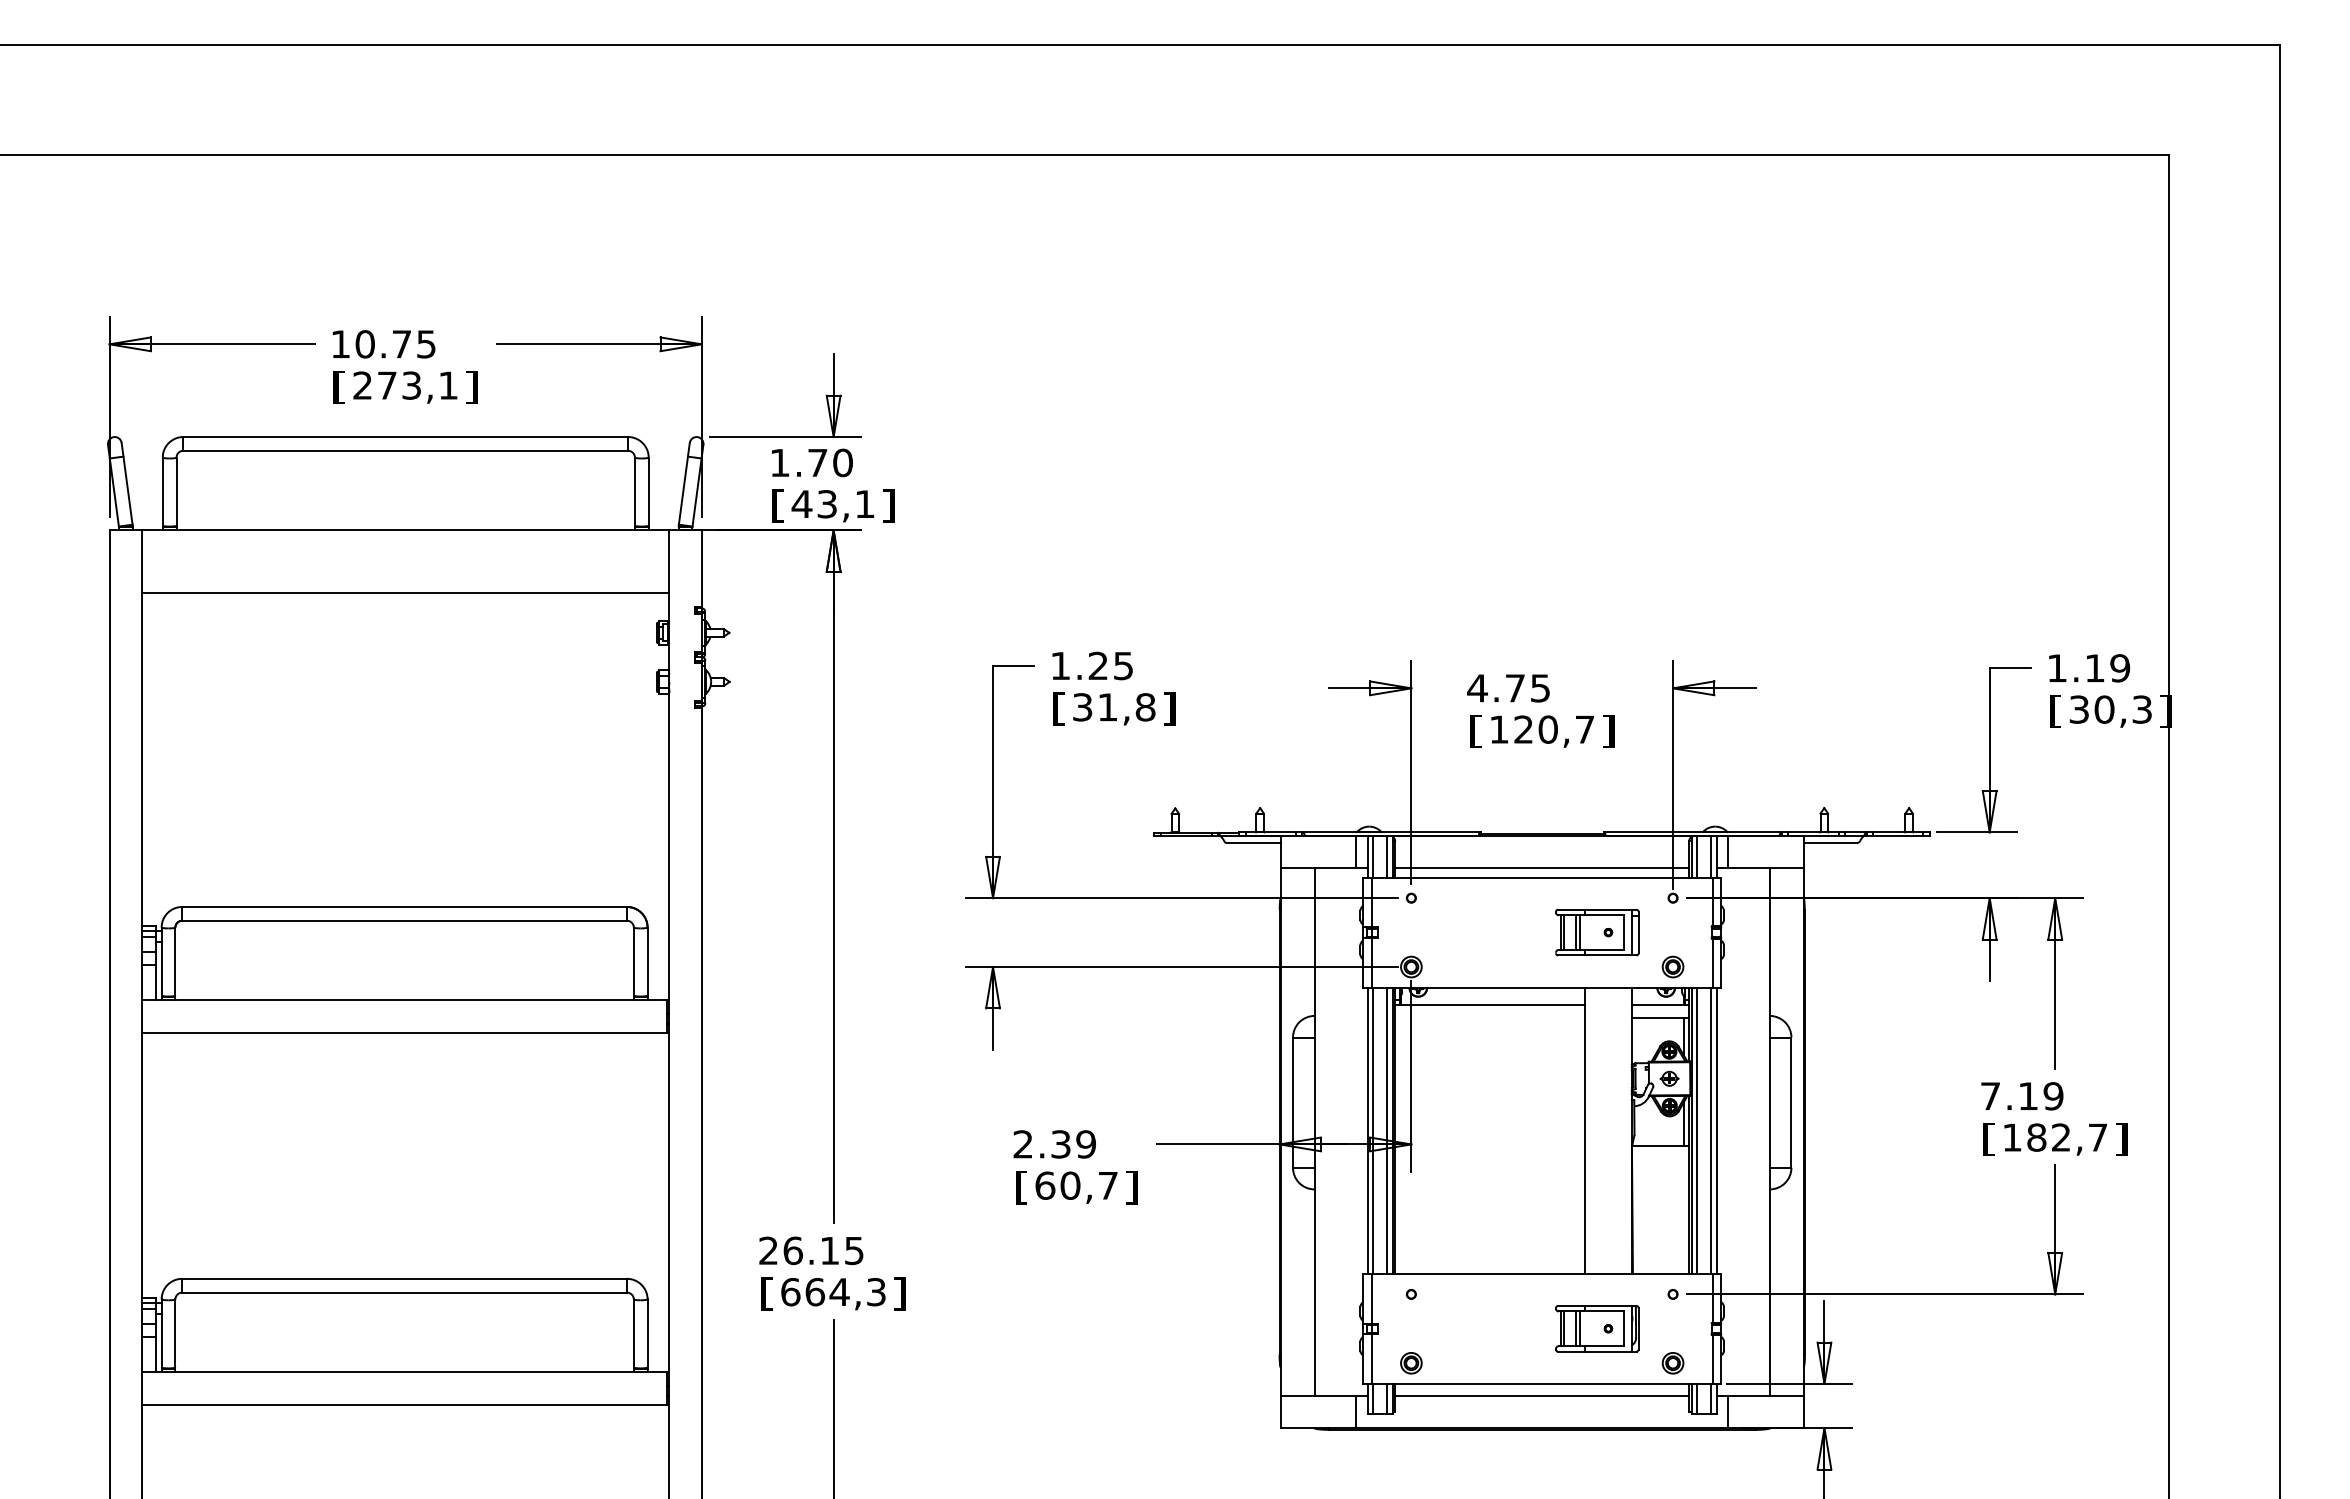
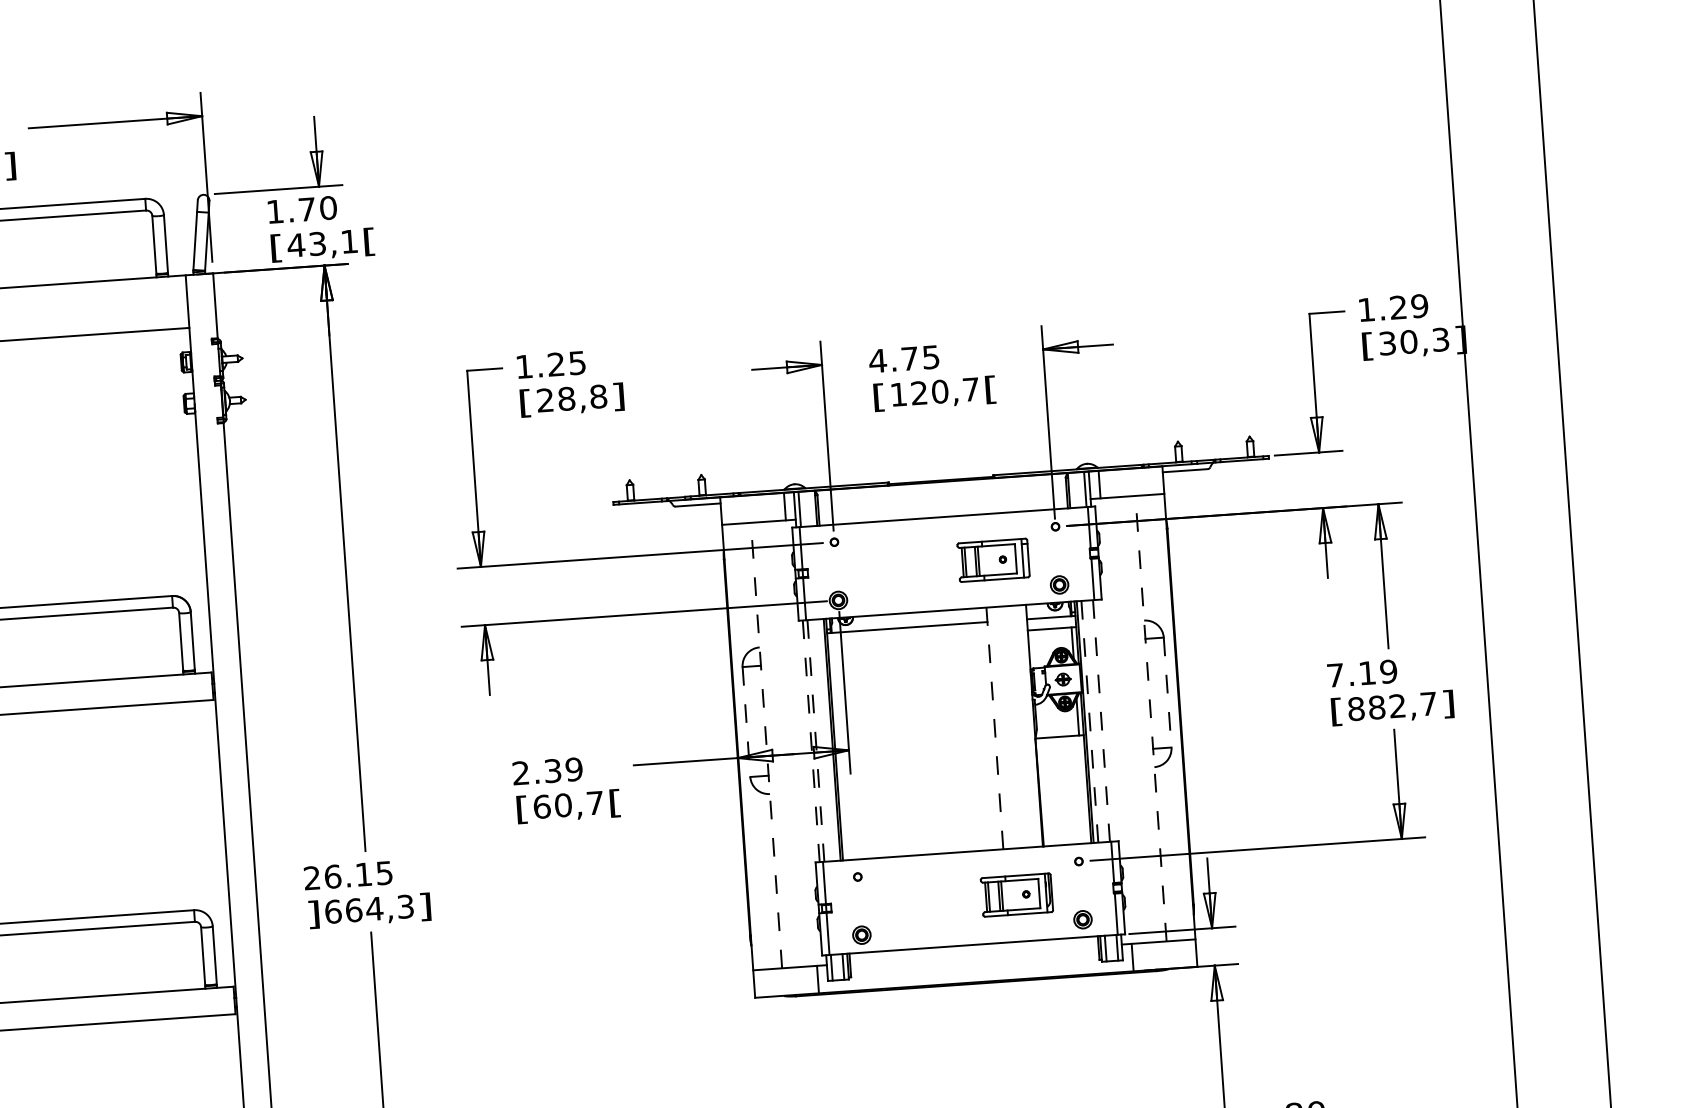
text: (888, 505) -> (369, 241), ] -> [
text: (2094, 668) -> (1398, 307), 1.19 -> 1.29
text: (1095, 707) -> (556, 399), 31,8 -> 28,8
text: (1608, 731) -> (991, 389), ] -> [
line: (1387, 856) -> (811, 508), removed
line: (1697, 856) -> (1073, 490), removed
line: (1542, 868) -> (943, 509), removed
line: (1293, 1103) -> (746, 722), solid -> dashed
line: (1791, 1103) -> (1167, 693), solid -> dashed
line: (1387, 1130) -> (827, 739), removed
line: (1585, 1130) -> (995, 728), solid -> dashed
line: (1716, 1130) -> (1105, 720), removed
line: (1367, 1131) -> (811, 741), solid -> dashed
line: (1373, 1131) -> (816, 741), solid -> dashed
line: (1697, 1131) -> (1089, 722), solid -> dashed
line: (1711, 1131) -> (1101, 721), solid -> dashed
line: (1314, 1132) -> (766, 745), solid -> dashed
line: (1769, 1132) -> (1150, 719), solid -> dashed
text: (2011, 1137) -> (1355, 708), 182,7 -> 882,7
text: (1131, 1187) -> (615, 803), ] -> [
text: (767, 1293) -> (313, 914), [ -> ]
line: (1542, 1395) -> (974, 954), removed

